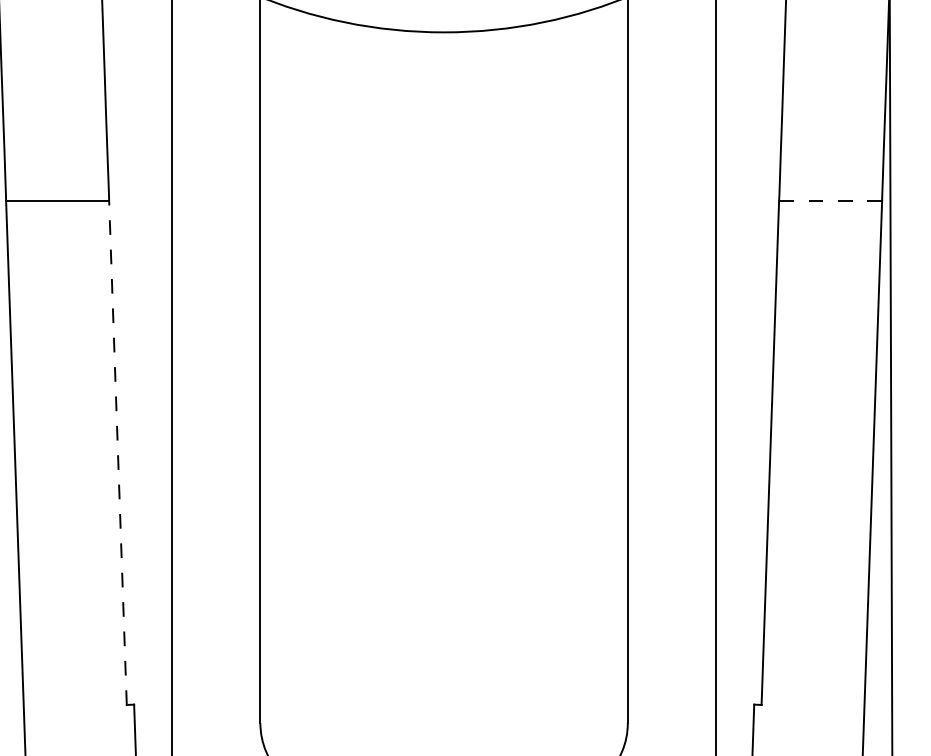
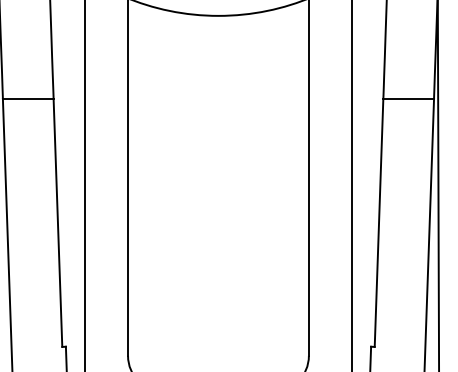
line: (830, 202) -> (408, 99), dashed -> solid
line: (117, 452) -> (57, 222), dashed -> solid

